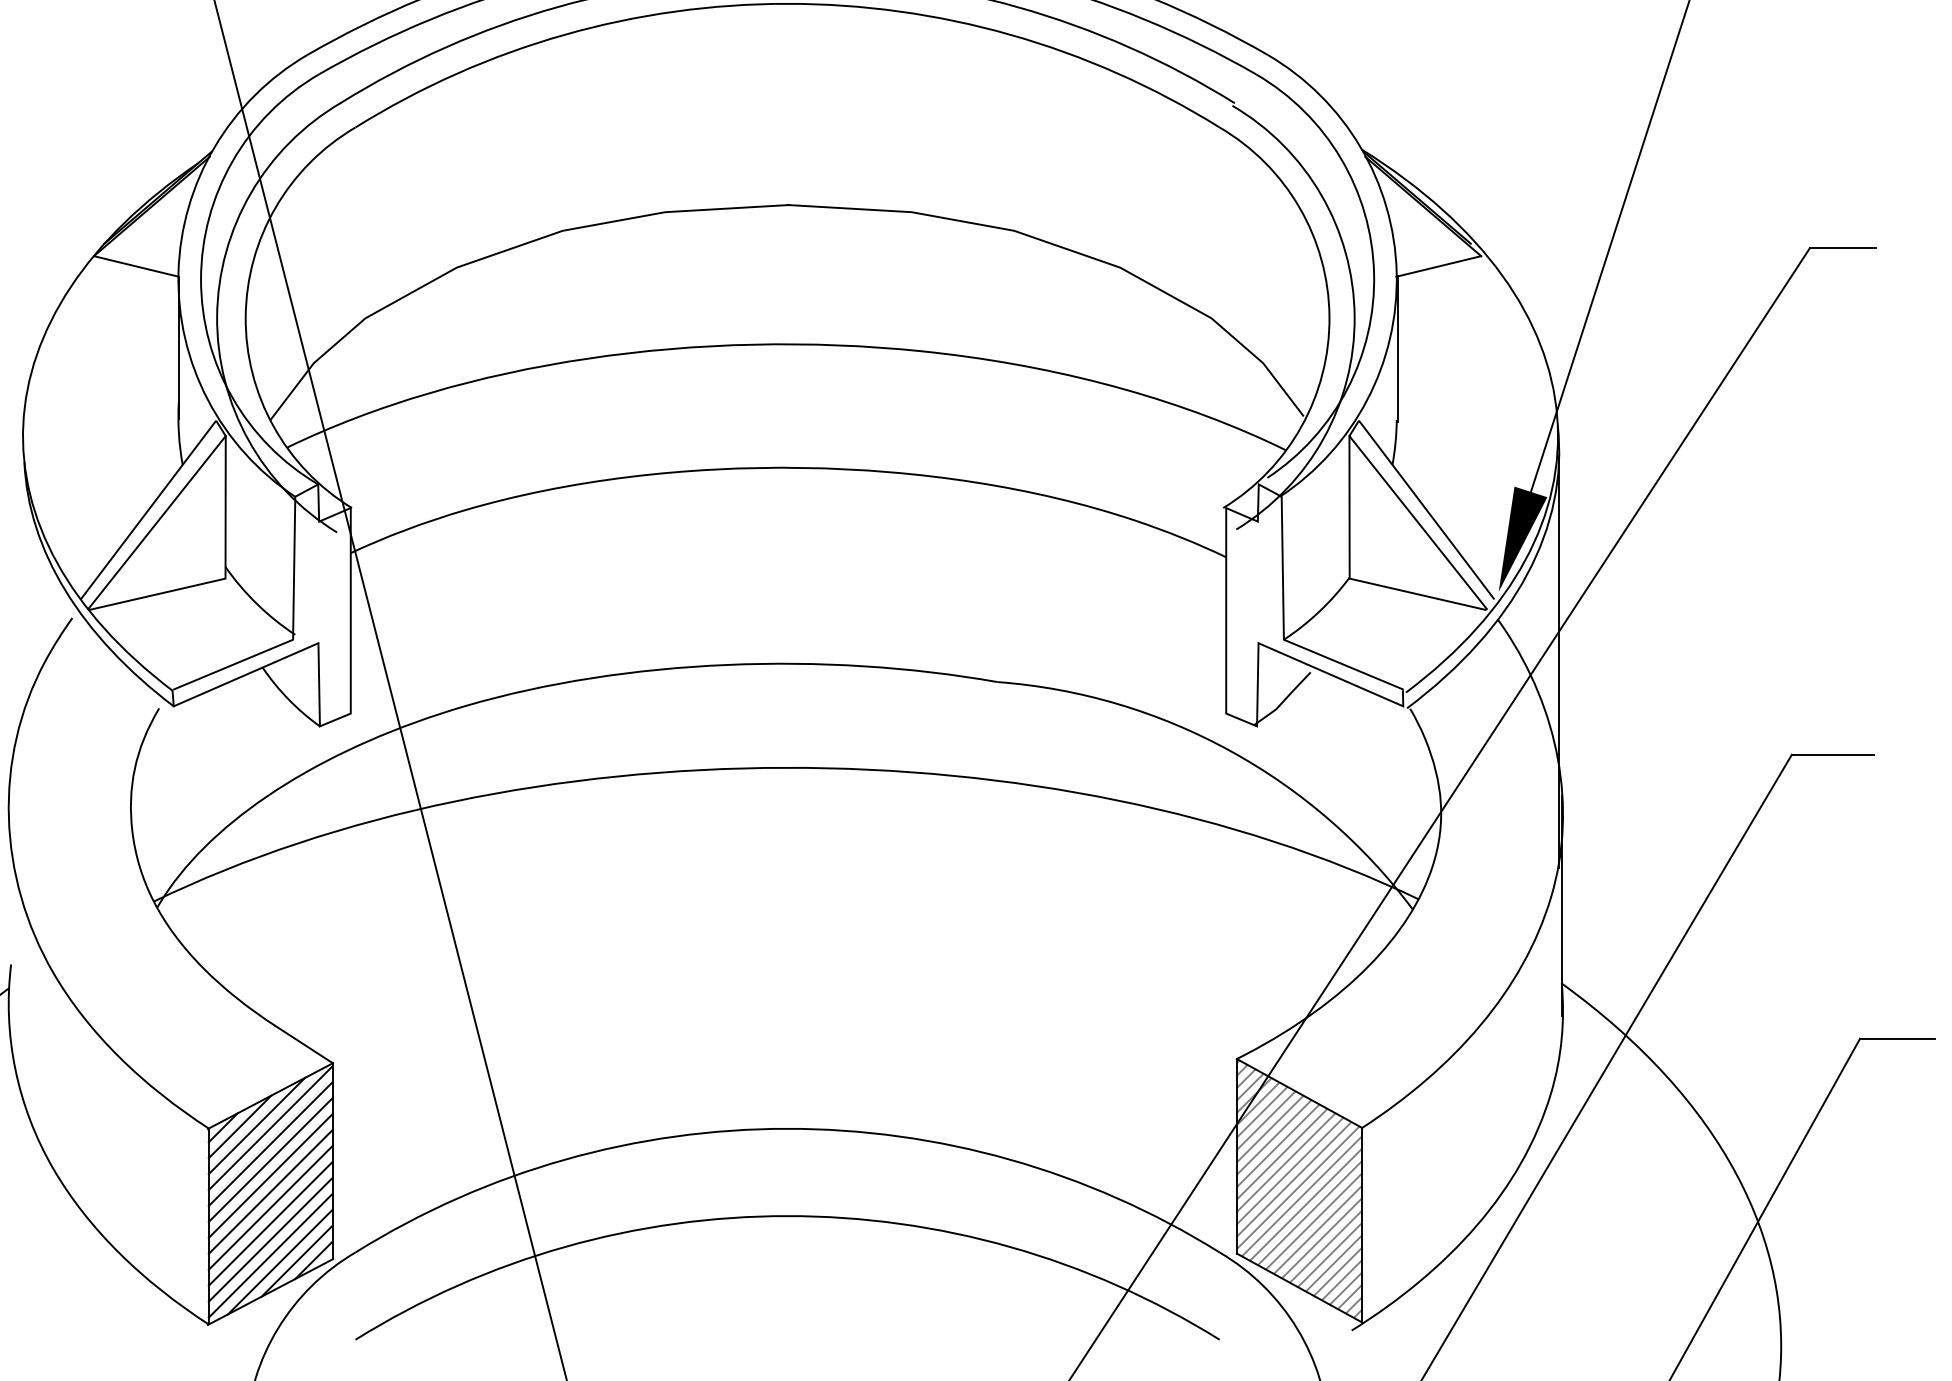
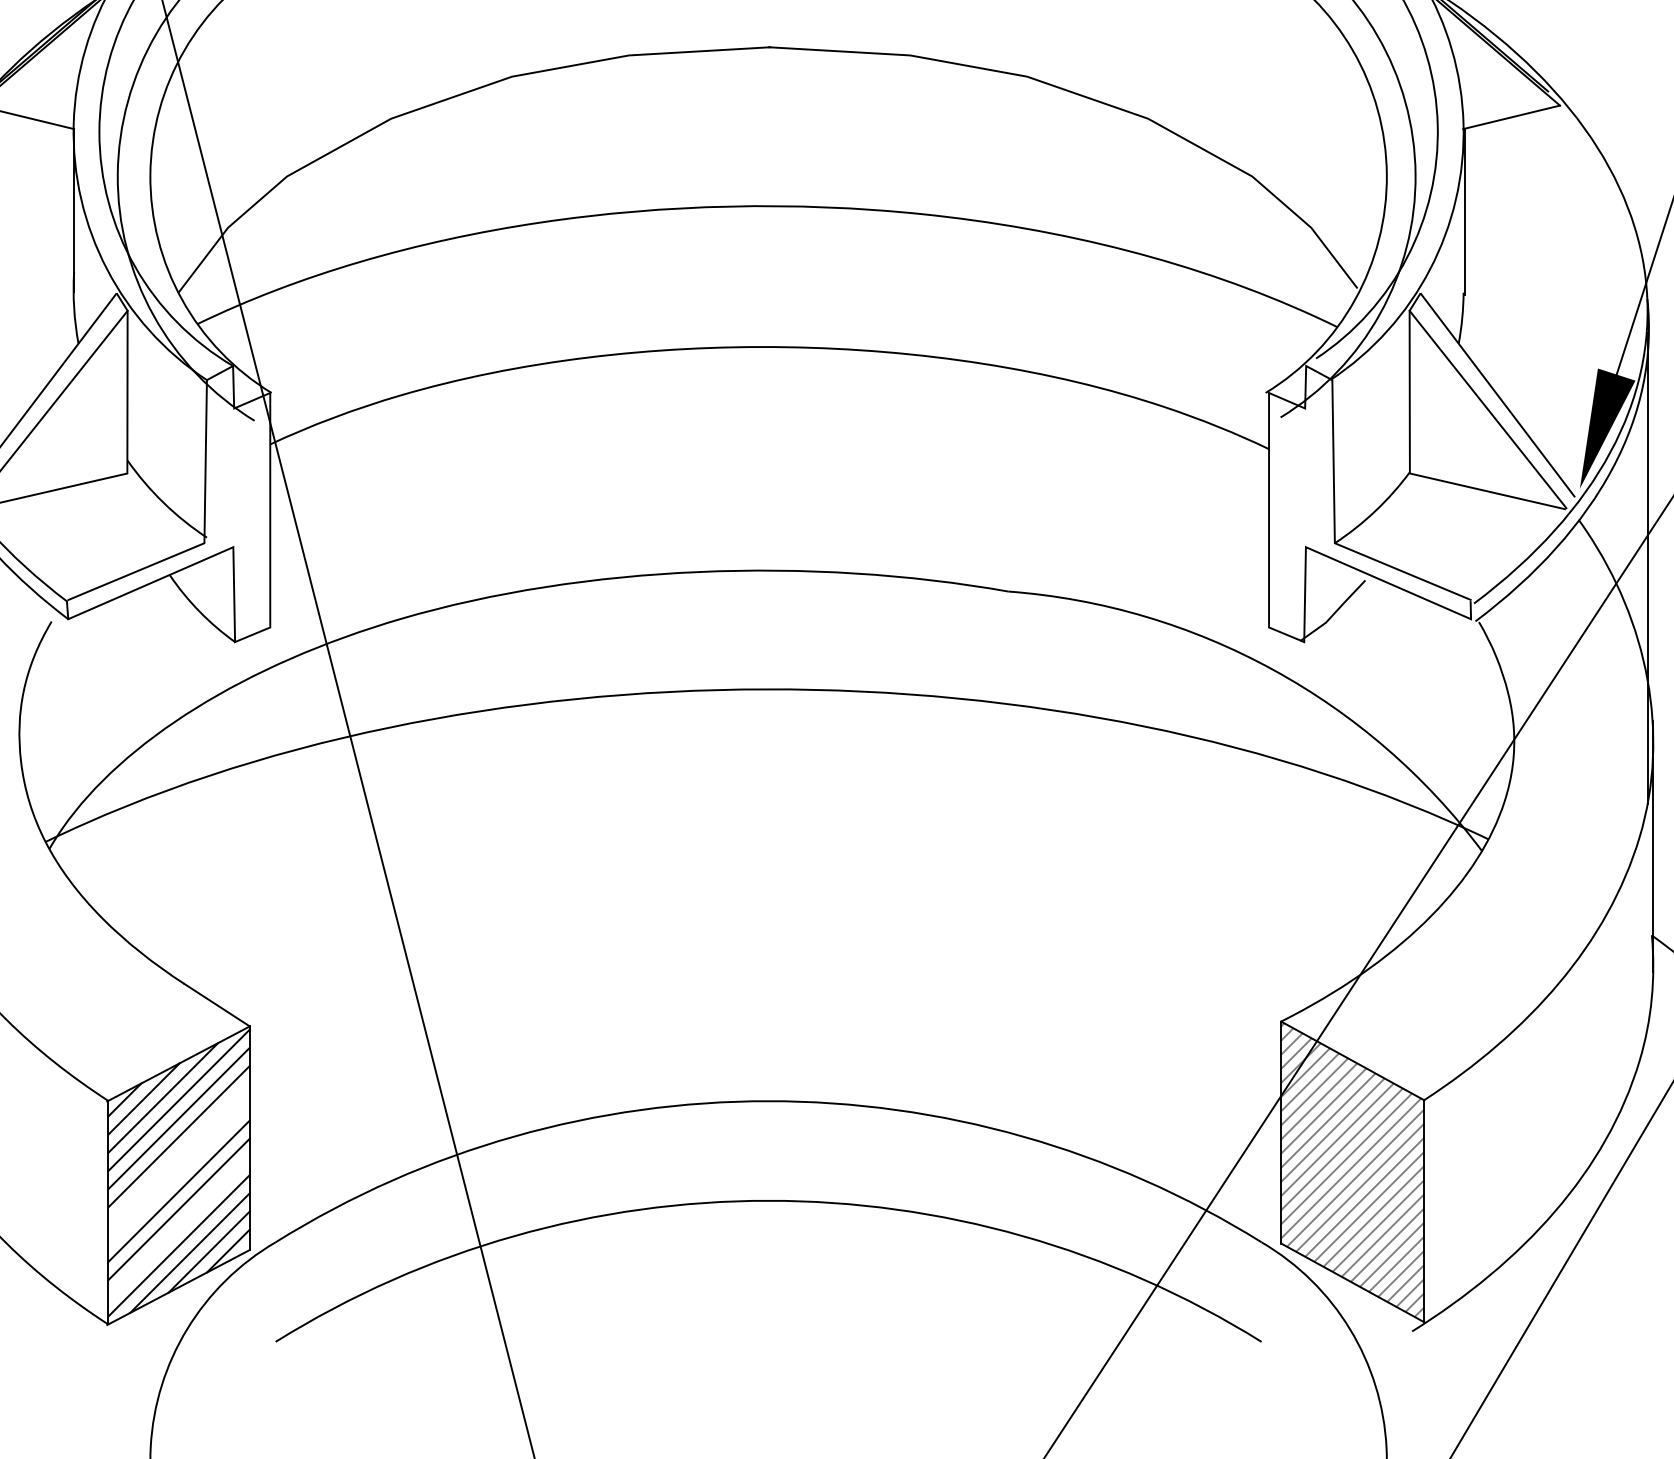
line: (270, 1175) -> (178, 1154), removed
line: (270, 1191) -> (178, 1172), removed
line: (270, 1239) -> (178, 1227), removed

